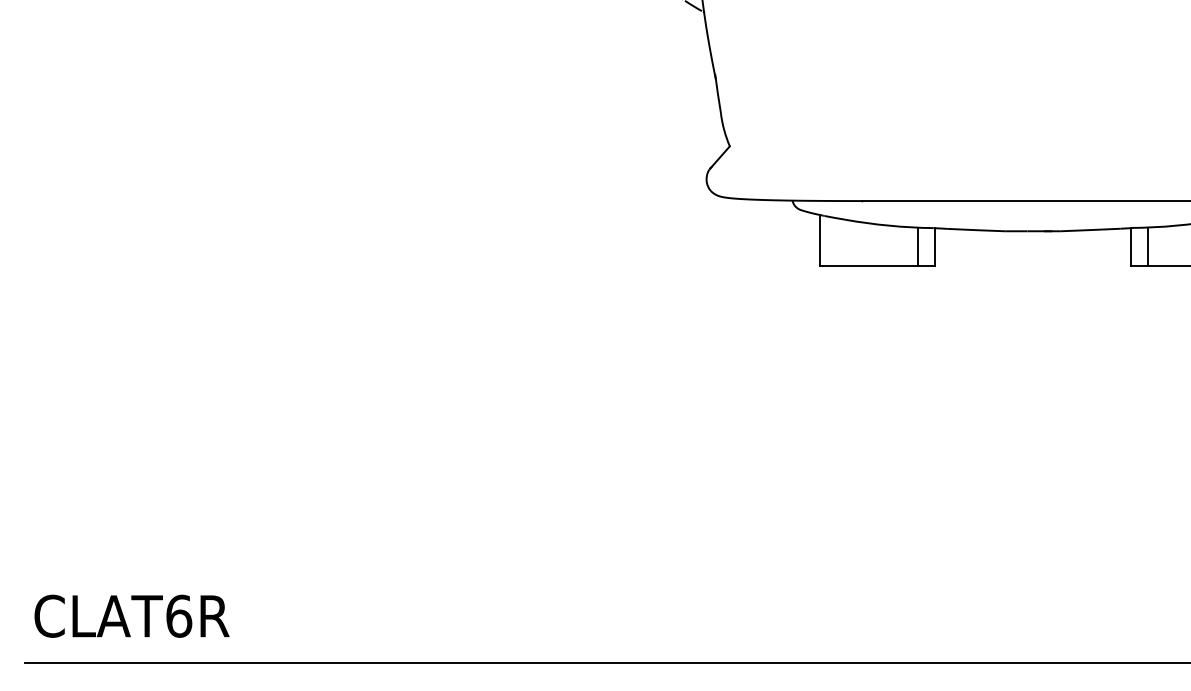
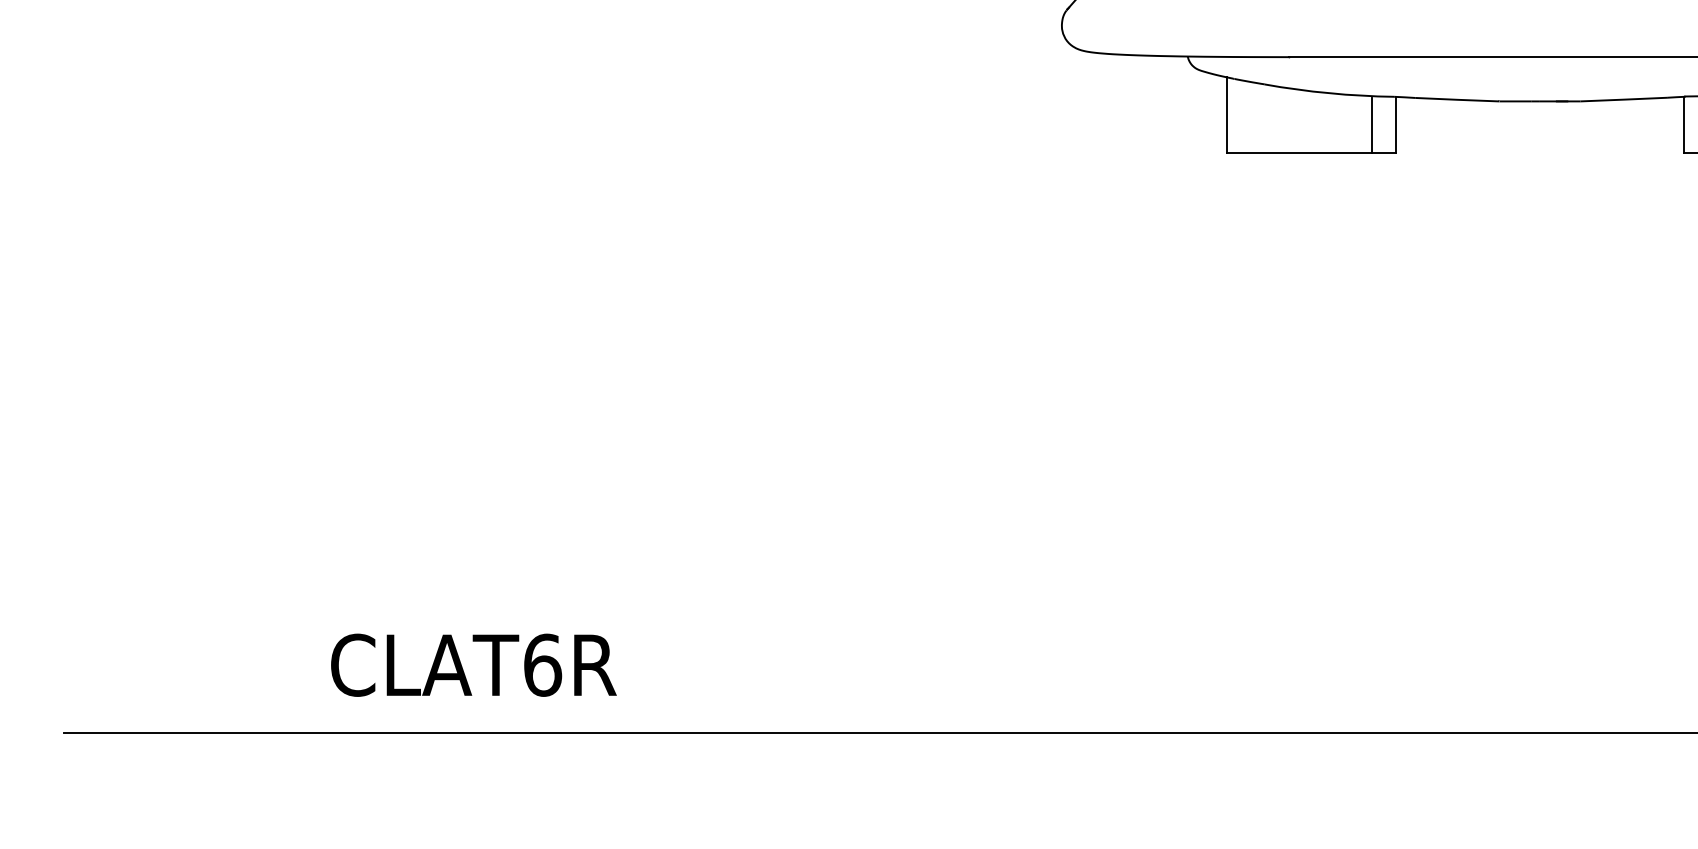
text: (131, 615) -> (473, 664), moved

